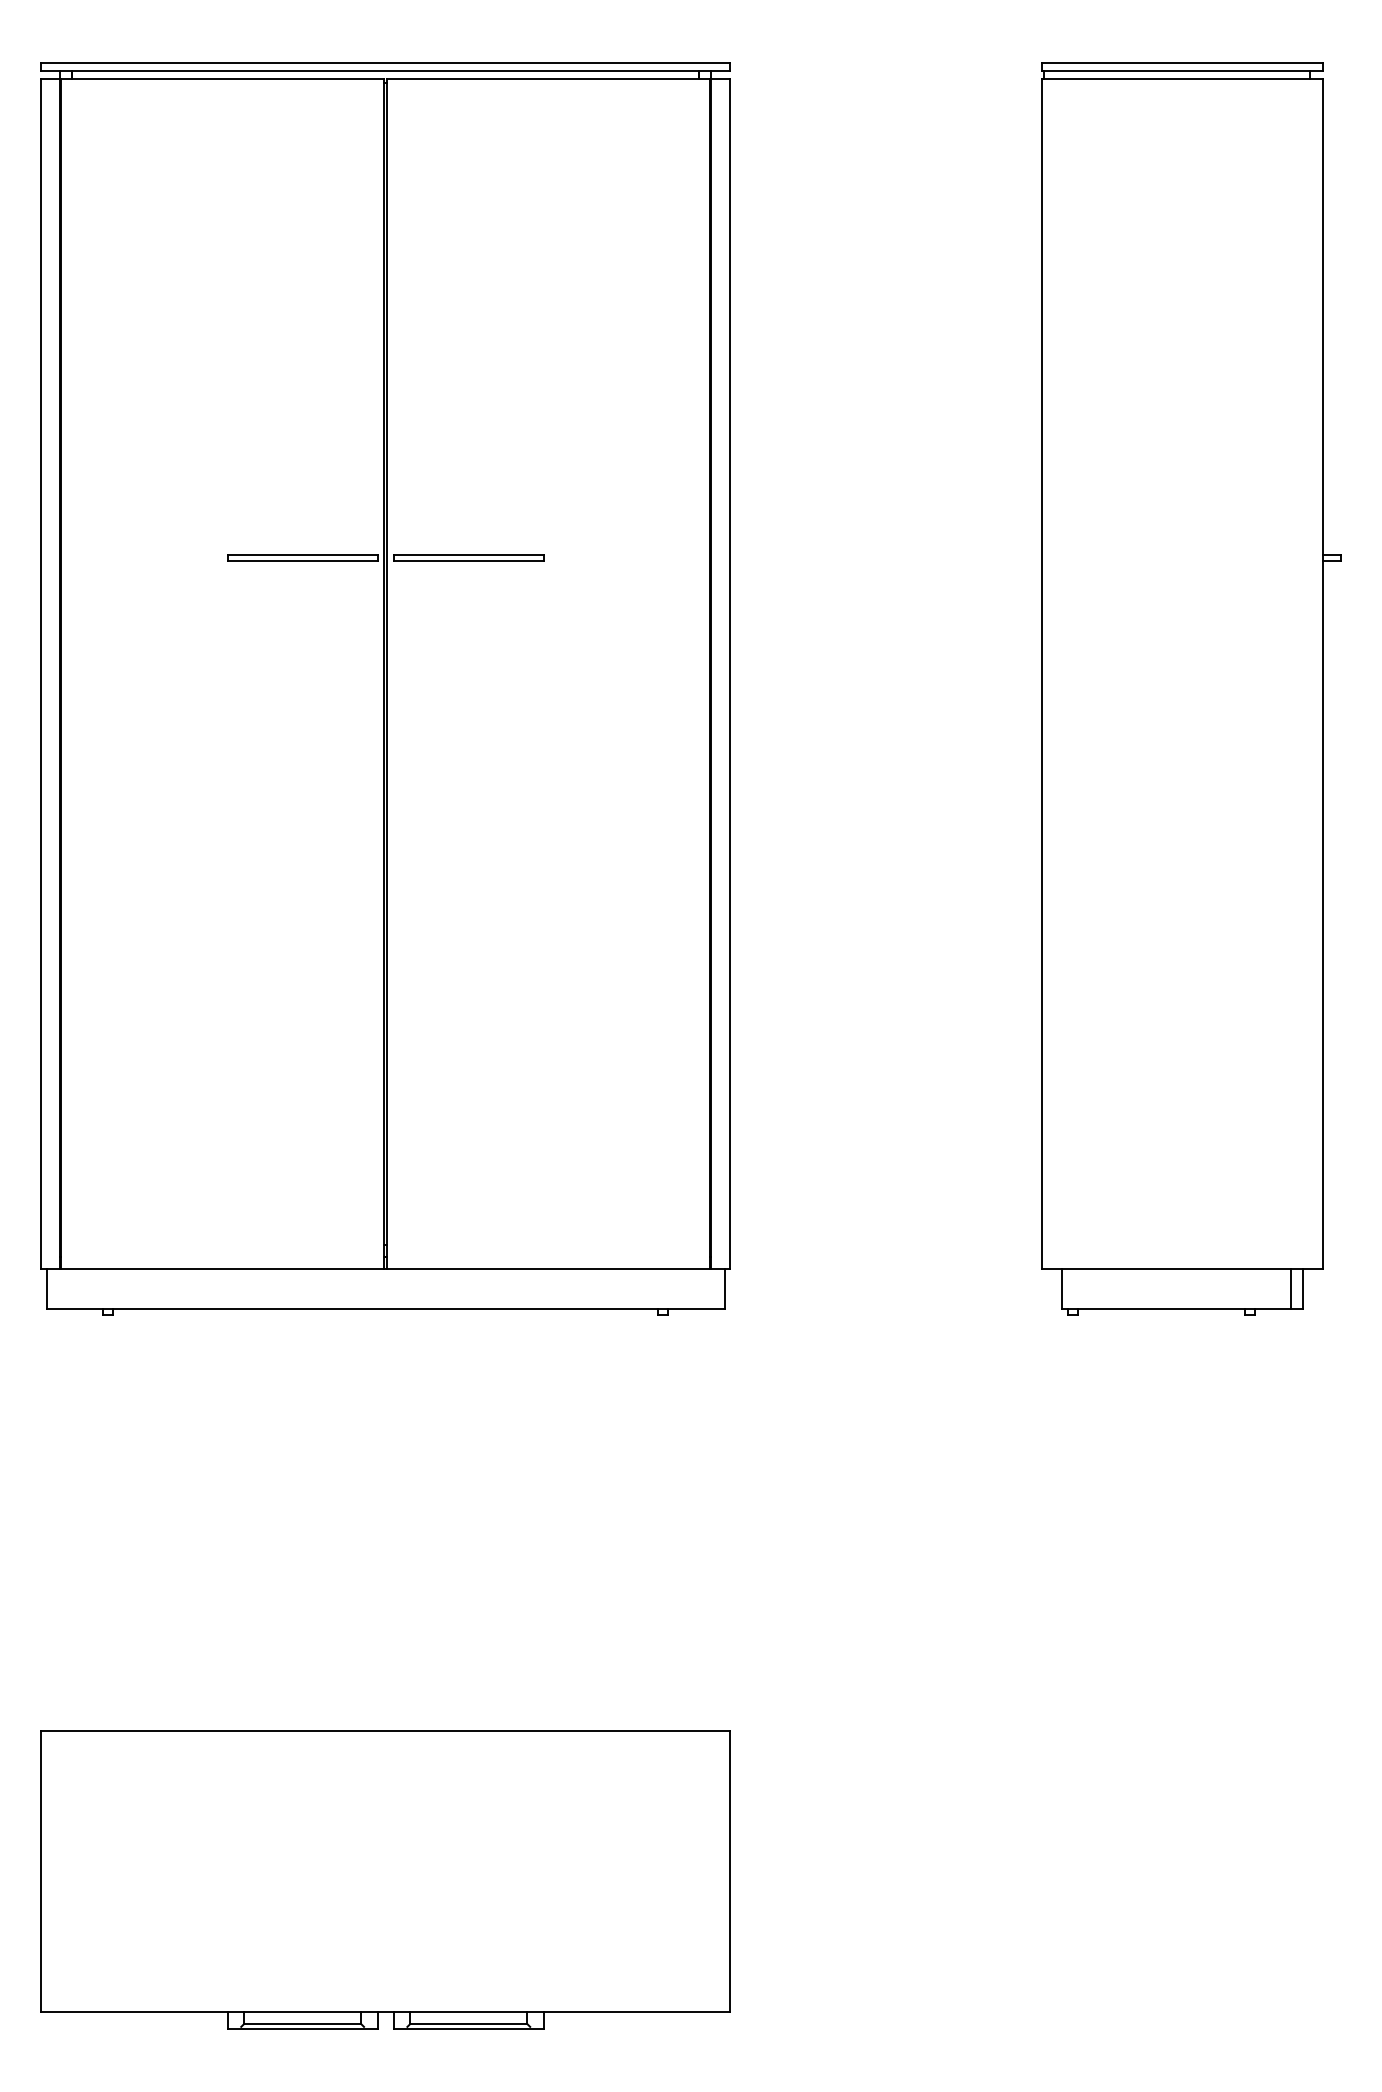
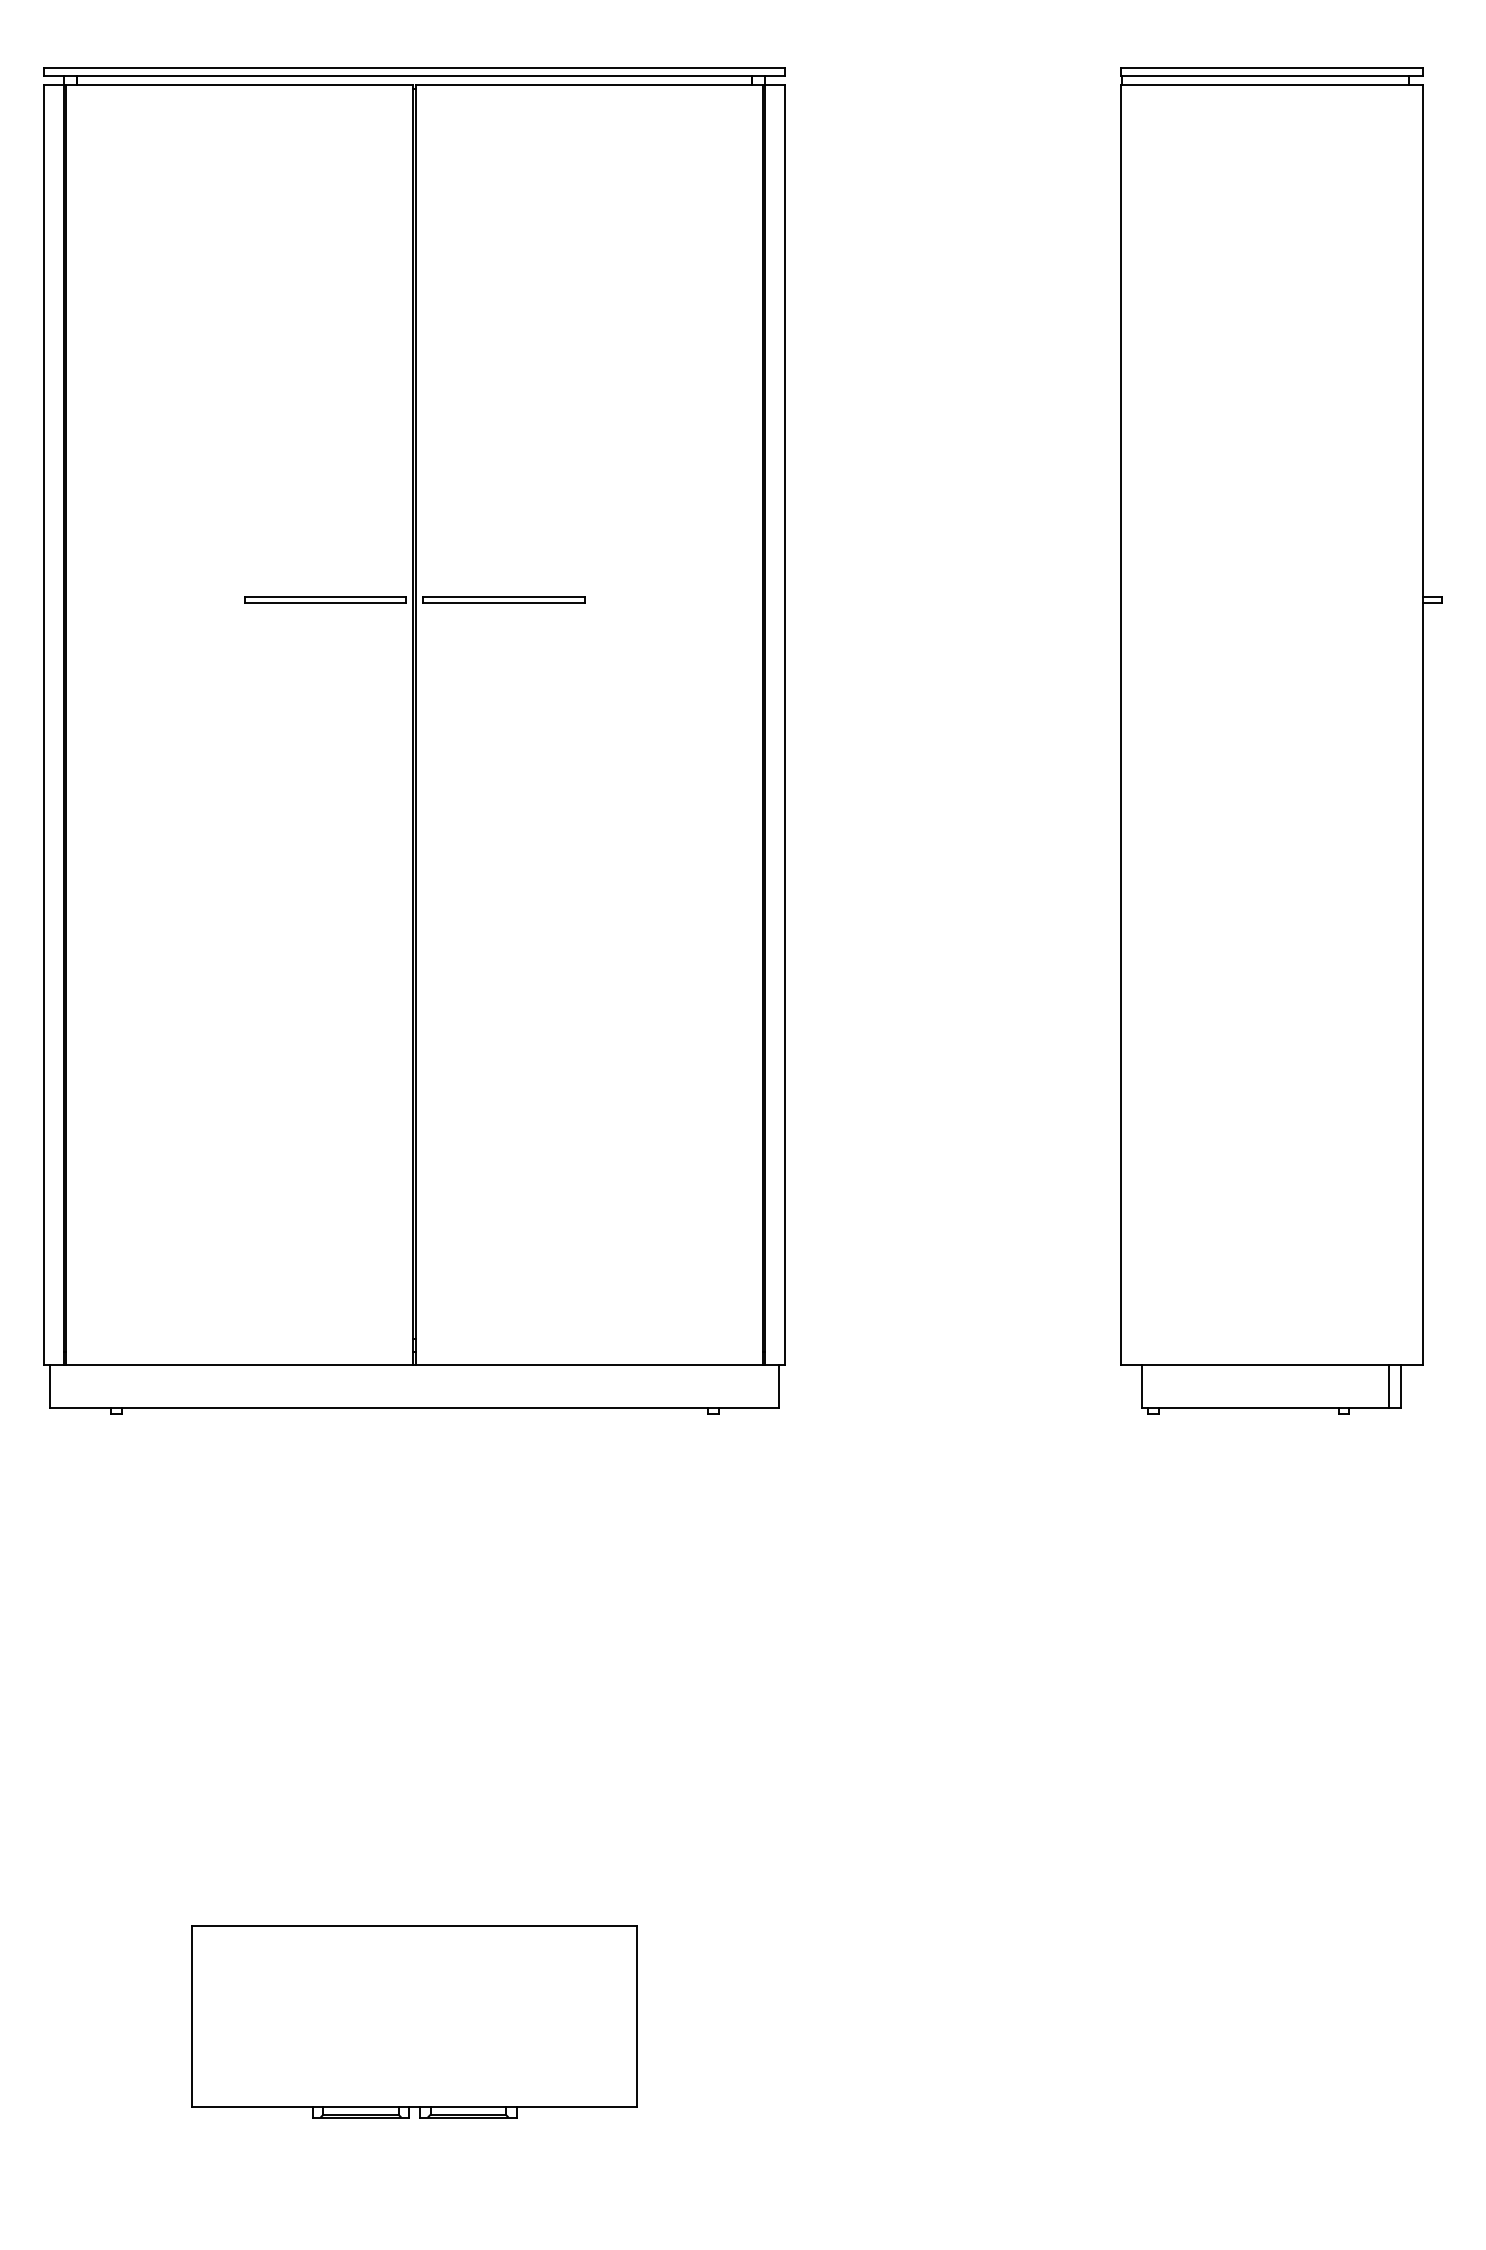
part: (385, 1879) -> (414, 2021), size x0.6

